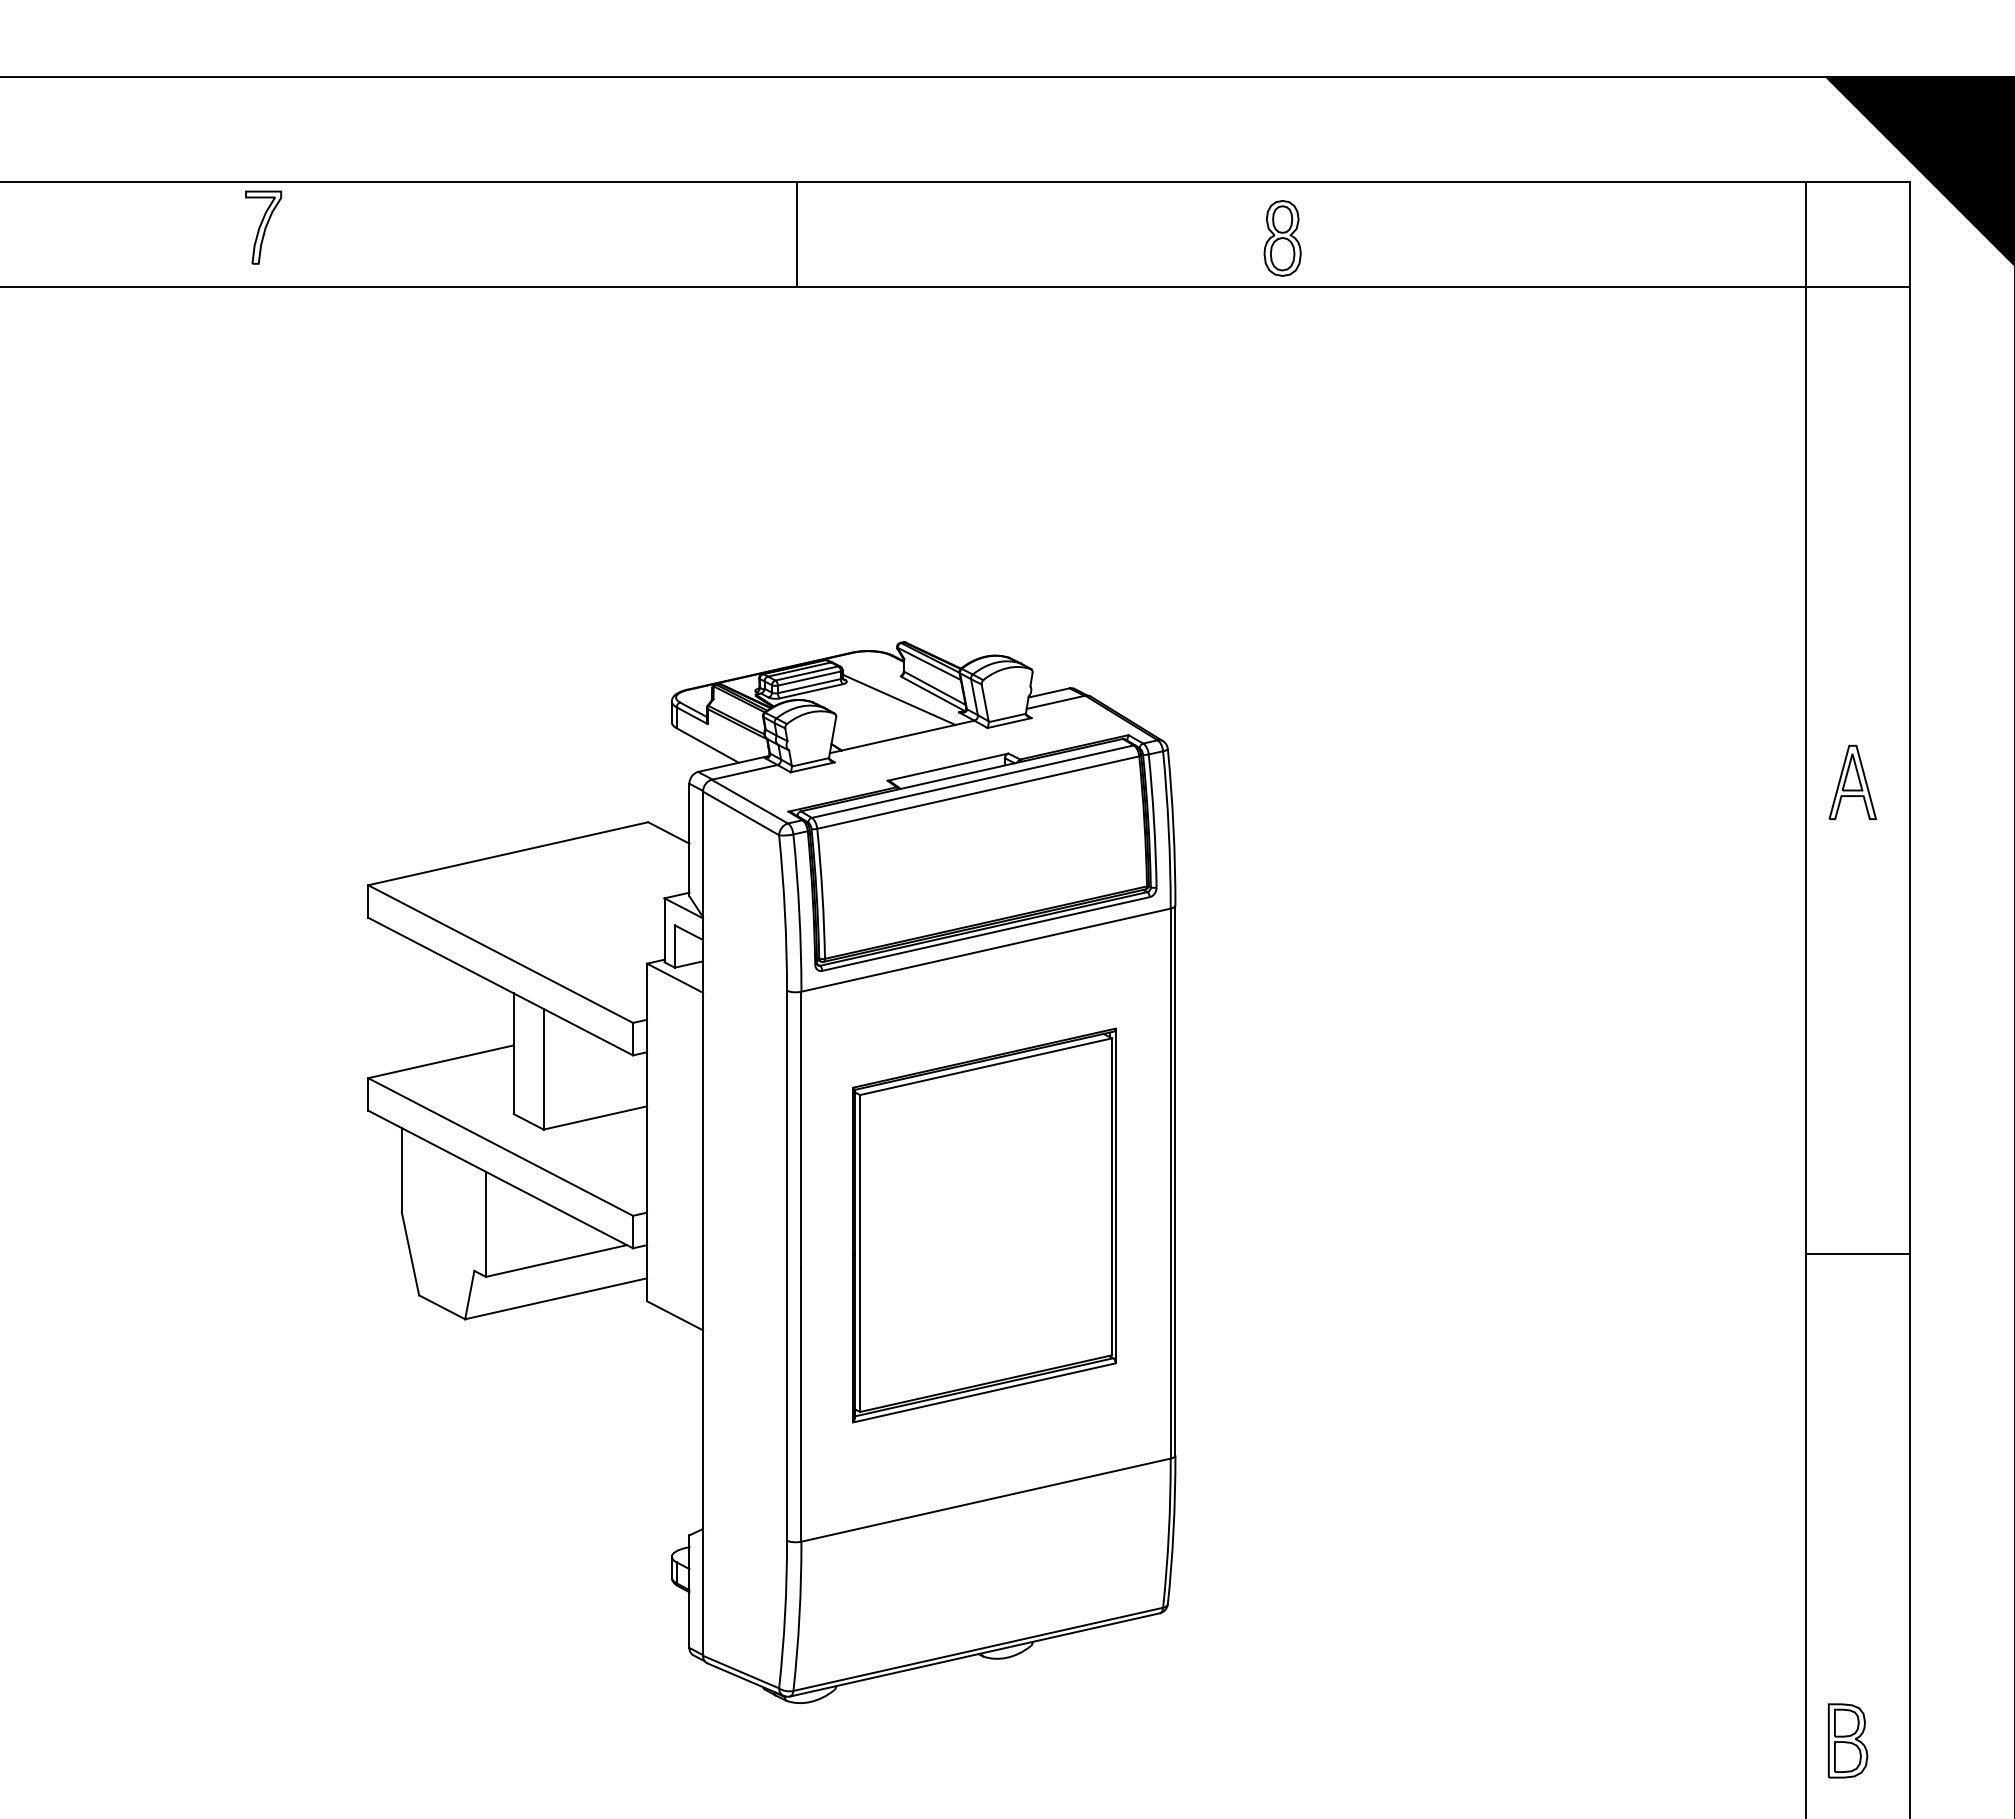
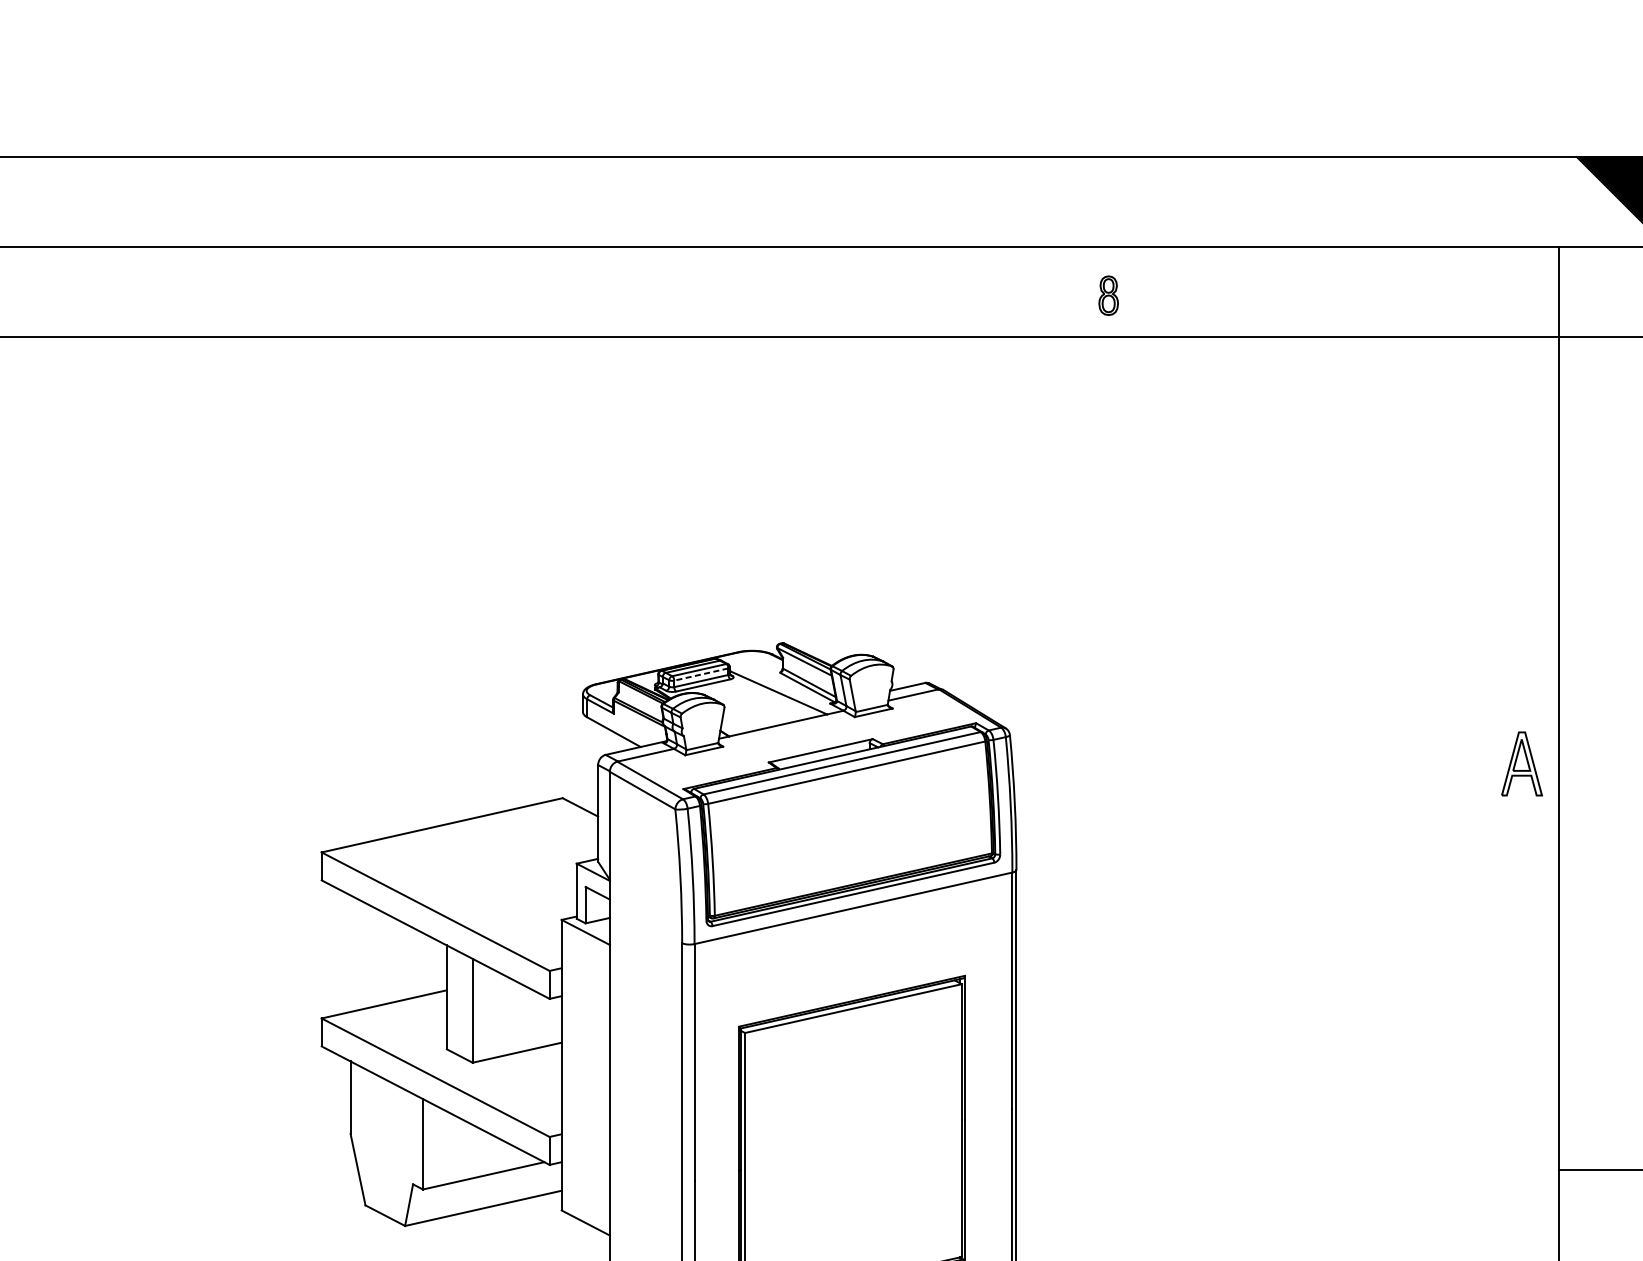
part: (263, 227) -> (231, 286), removed
line: (797, 234) -> (691, 292), removed
part: (1282, 238) -> (1108, 295), size x0.6
line: (808, 678) -> (700, 674), solid -> dashed
part: (1852, 781) -> (1521, 763), moved

